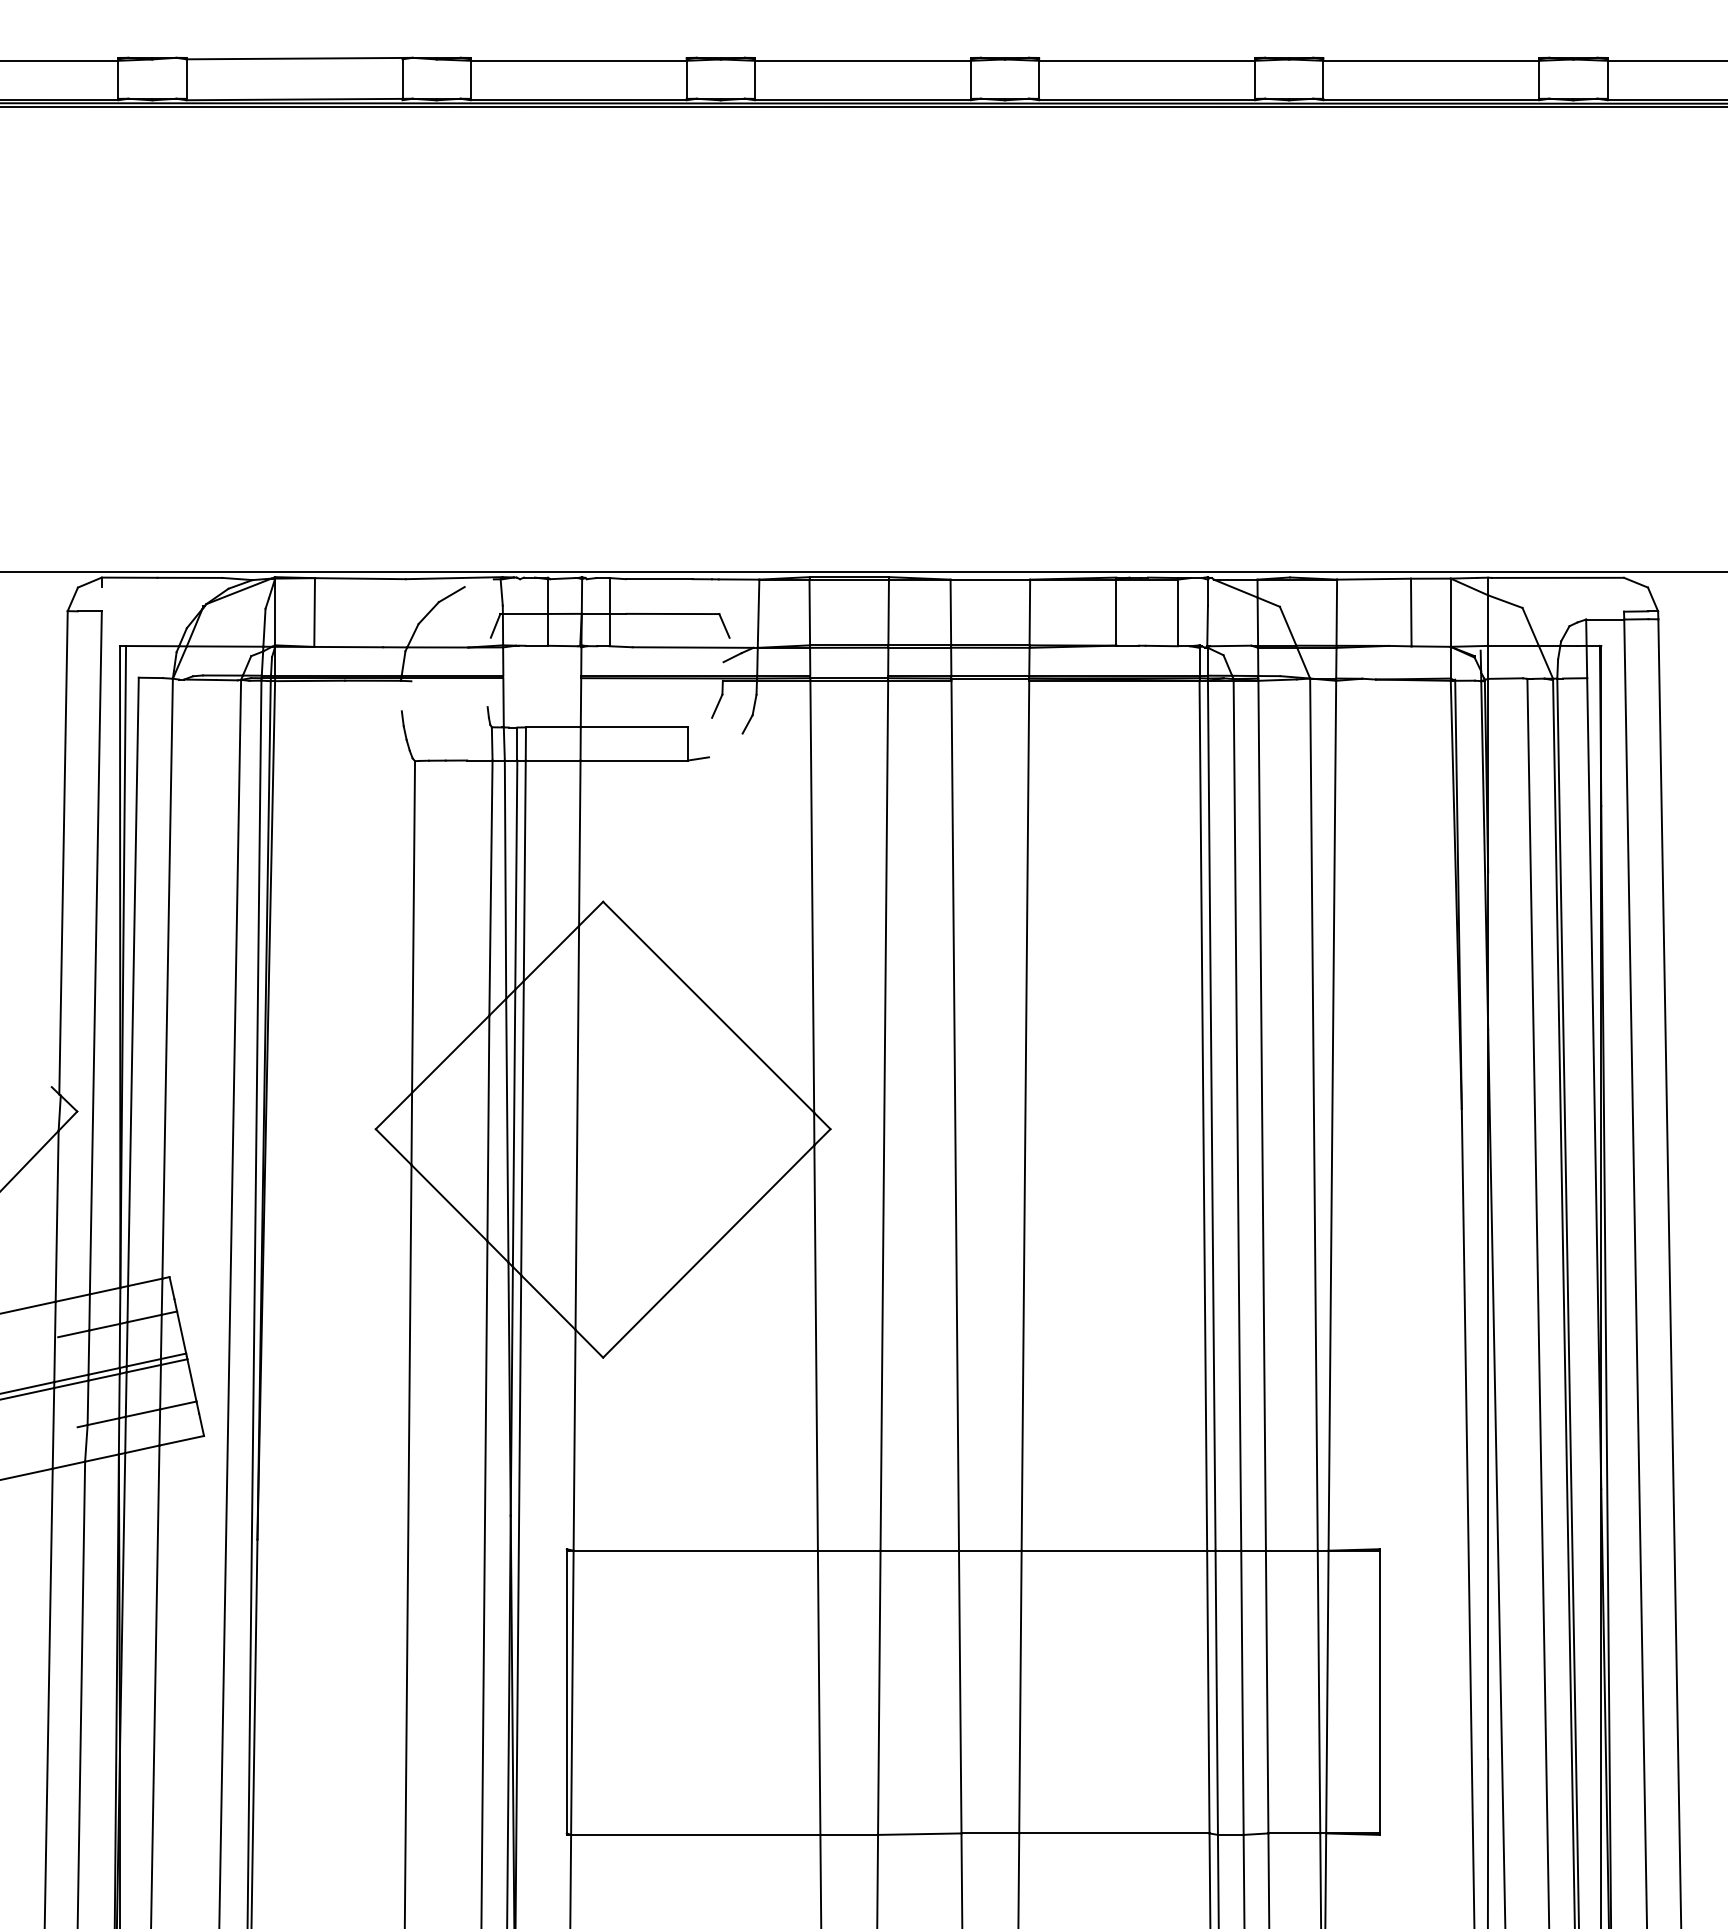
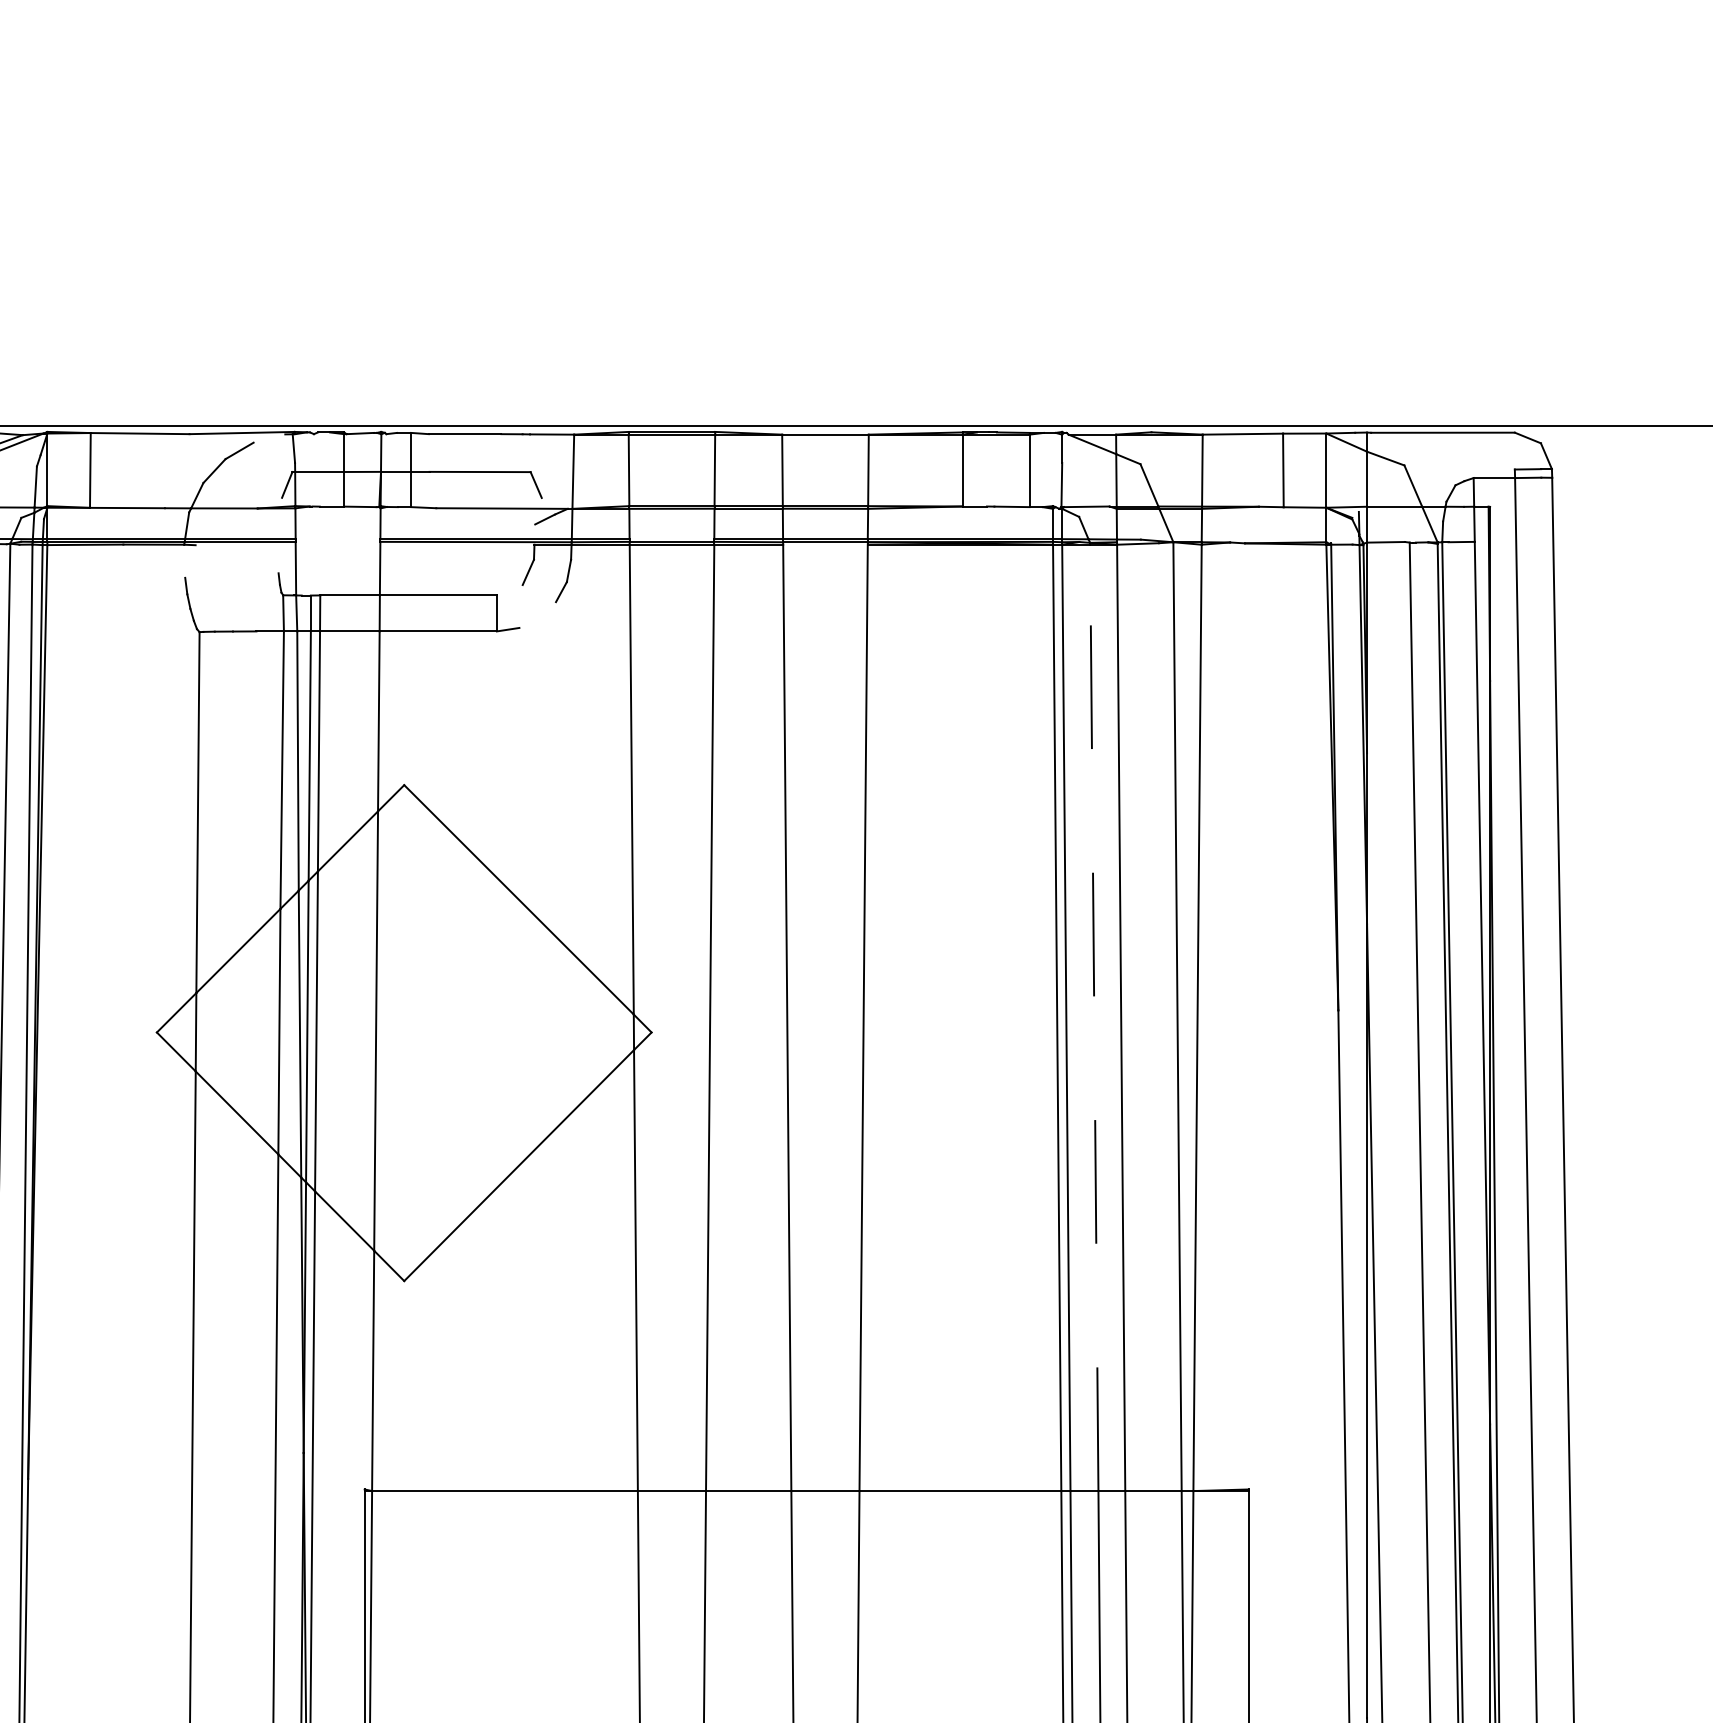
line: (1237, 1115) -> (1094, 1017), solid -> dashed

